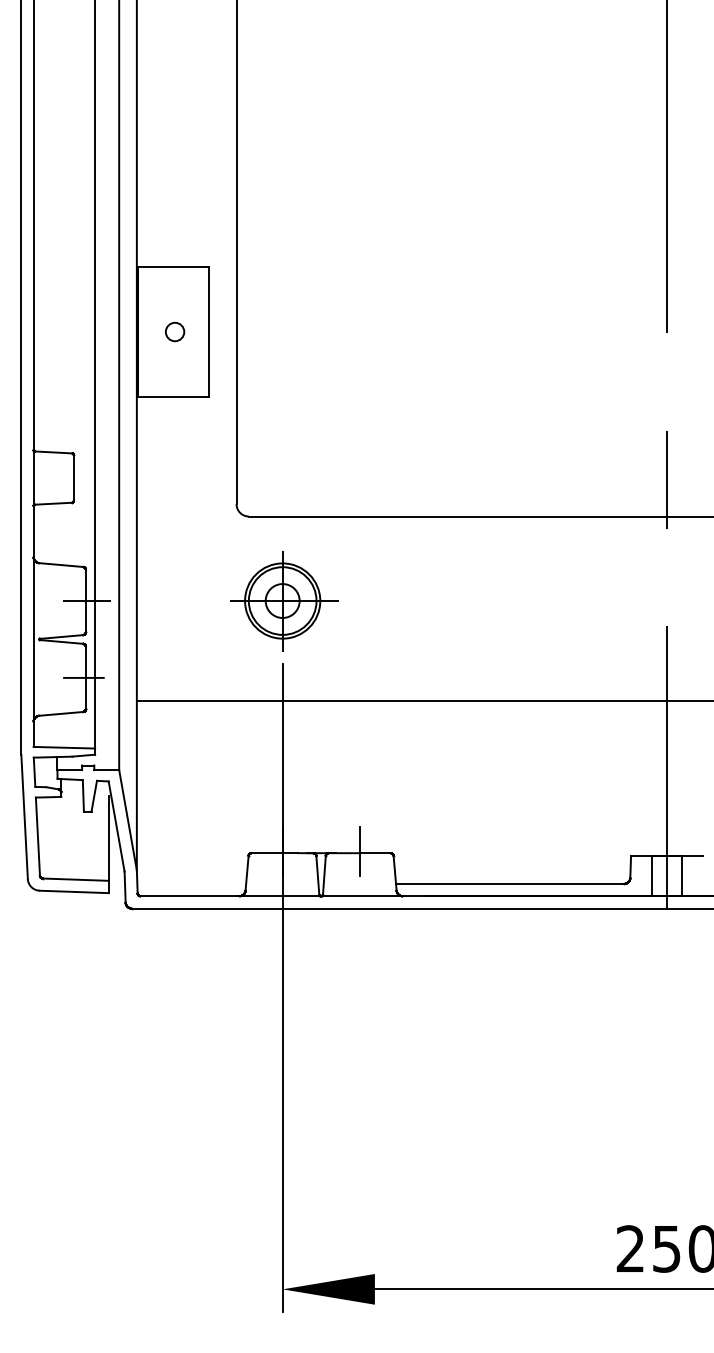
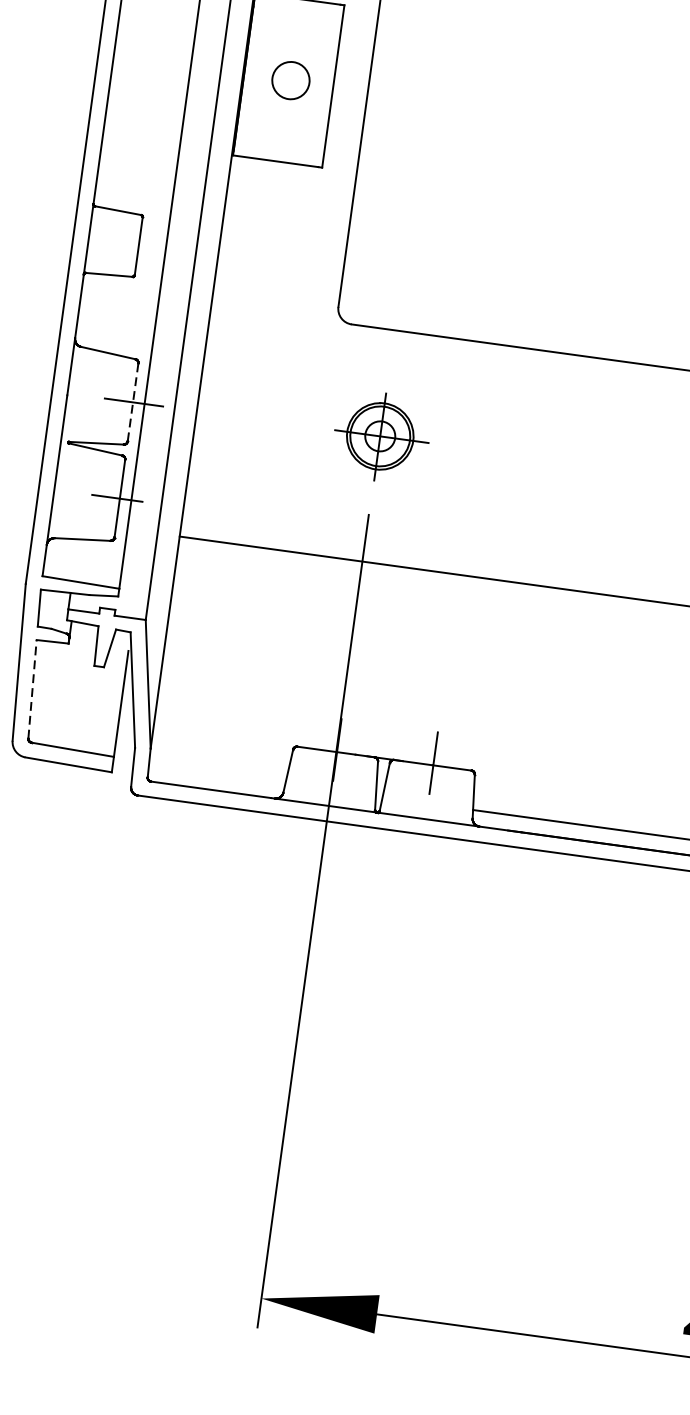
circle: (174, 331) -> (290, 79), size x1.6
line: (85, 601) -> (132, 402), solid -> dashed
part: (284, 601) -> (381, 437), size x0.7
line: (37, 836) -> (32, 689), solid -> dashed

